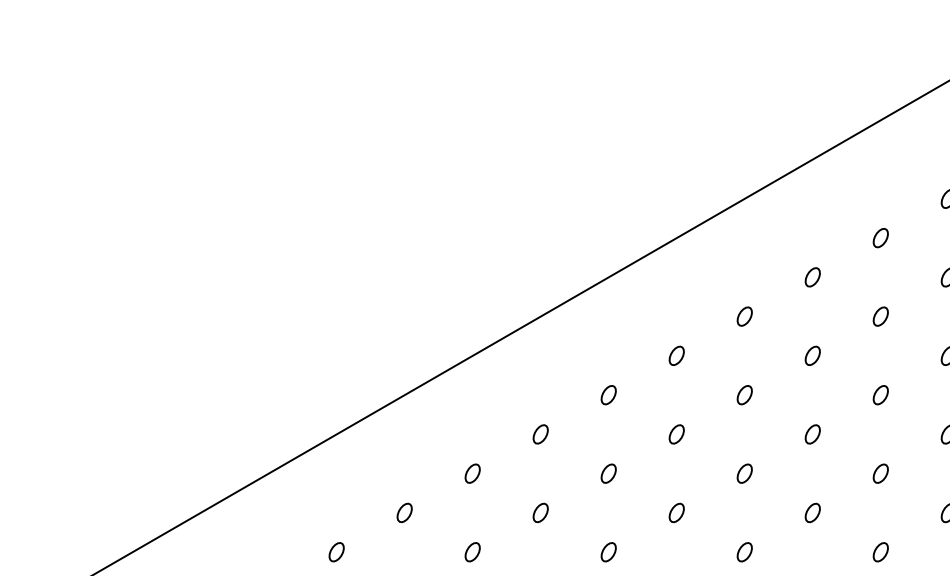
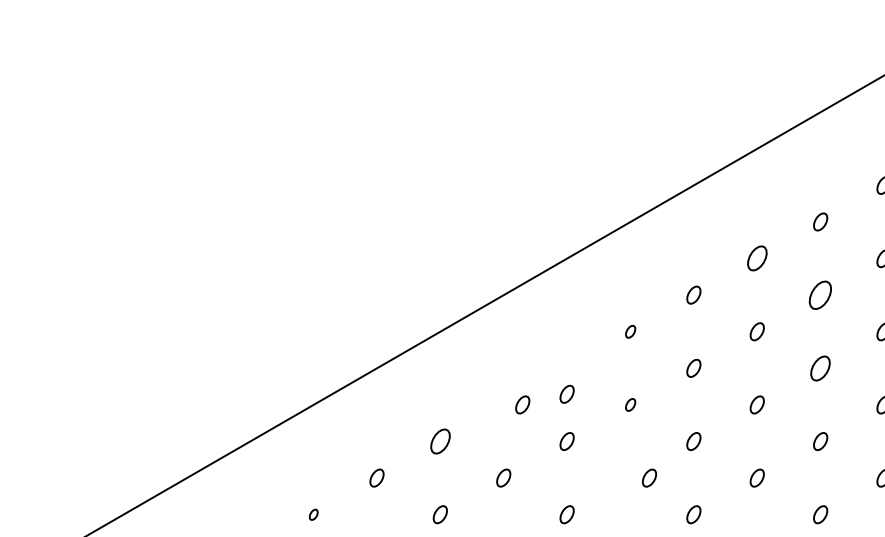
part: (811, 277) -> (756, 258), size x1.4
part: (880, 315) -> (820, 294), size x1.6
part: (676, 355) -> (630, 331), size x0.7
part: (608, 394) -> (566, 393), moved
part: (880, 394) -> (820, 367), size x1.4
part: (540, 433) -> (522, 404), moved
part: (676, 433) -> (630, 404), size x0.7
part: (471, 473) -> (439, 441), size x1.4
part: (676, 512) -> (649, 477), moved
part: (336, 552) -> (313, 514), size x0.6

